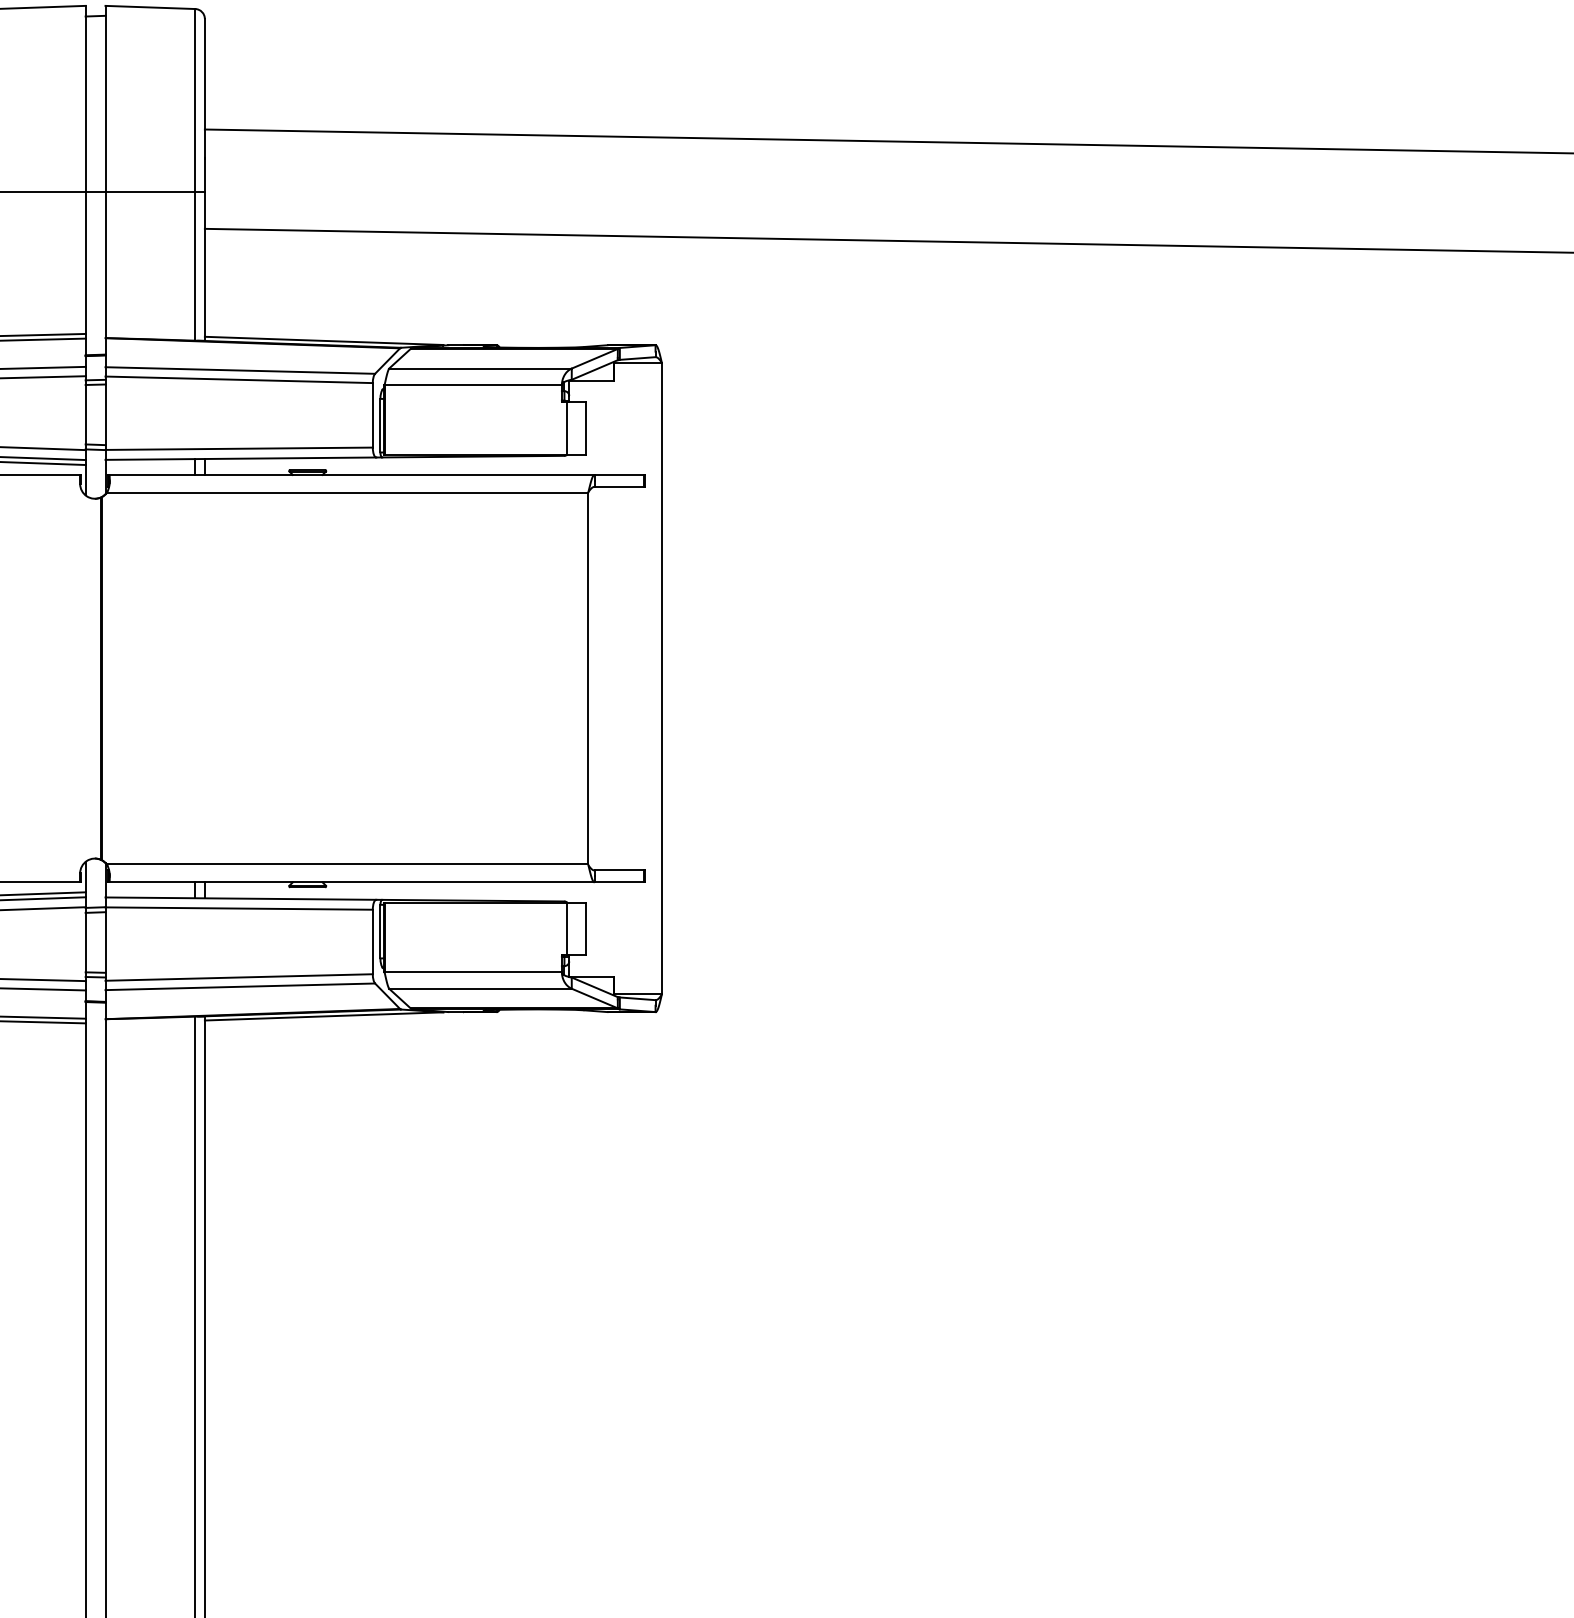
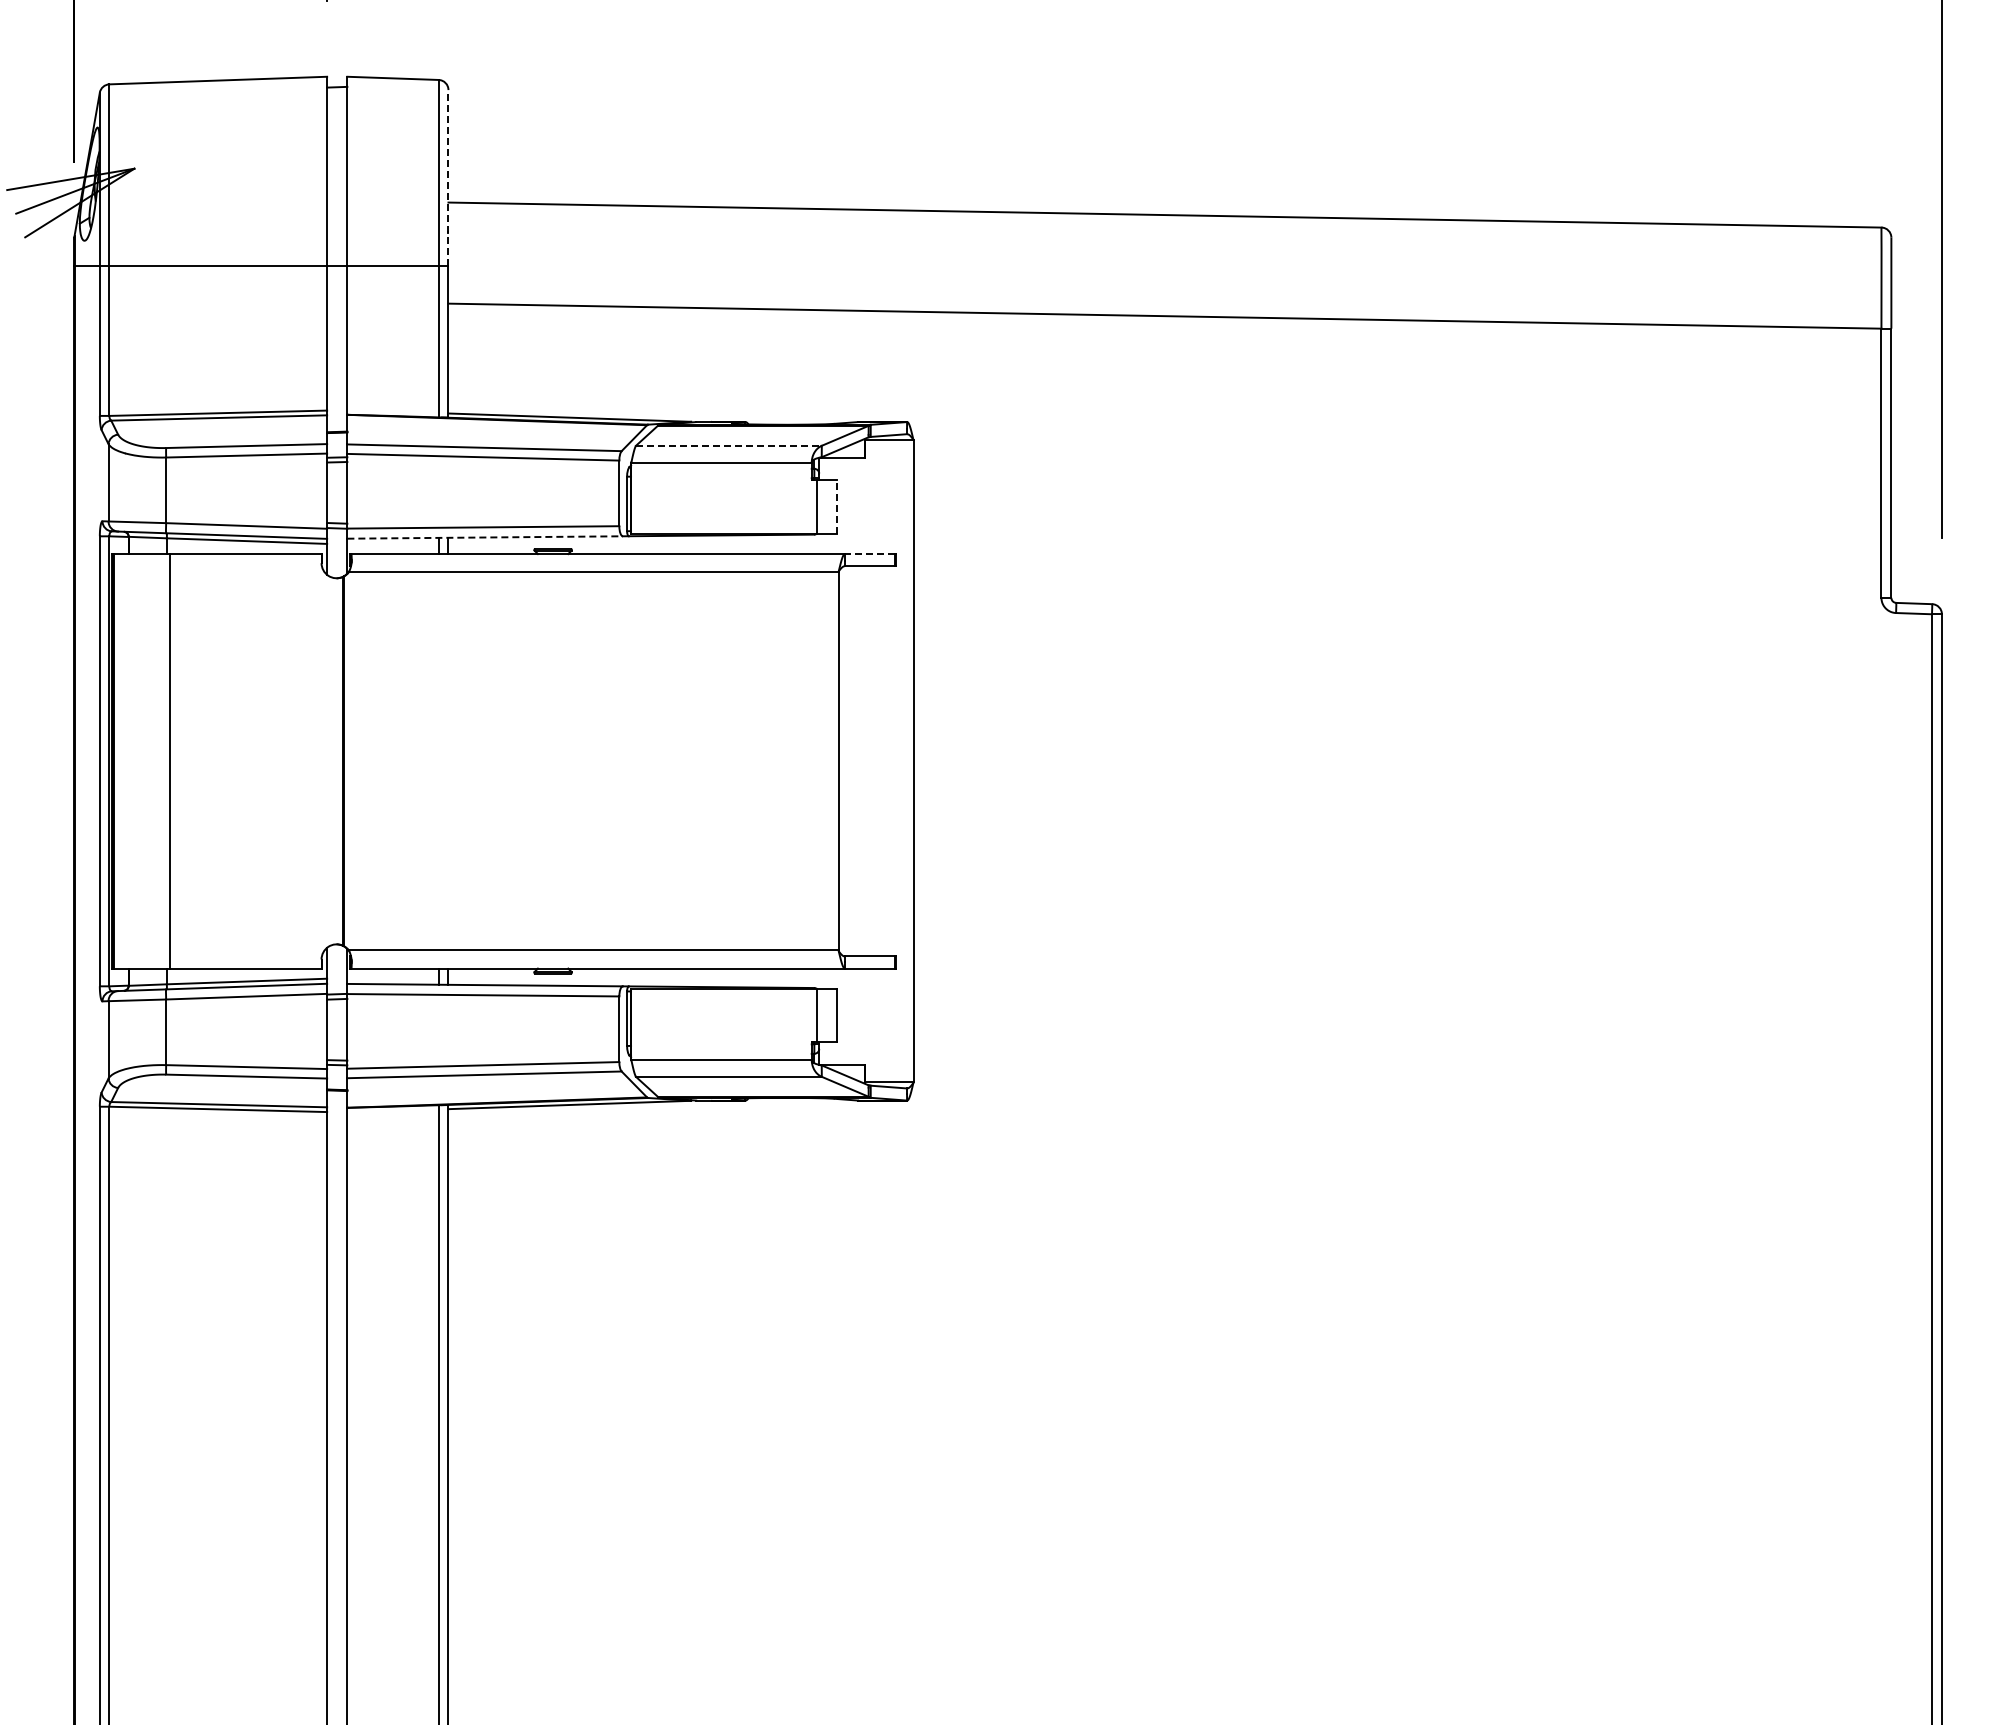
line: (204, 104) -> (448, 177), solid -> dashed
line: (480, 368) -> (728, 445), solid -> dashed
line: (586, 428) -> (836, 506), solid -> dashed
line: (241, 458) -> (485, 537), solid -> dashed
line: (618, 475) -> (869, 554), solid -> dashed

